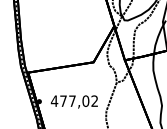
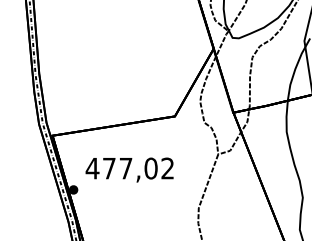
text: (73, 101) -> (127, 169), moved

